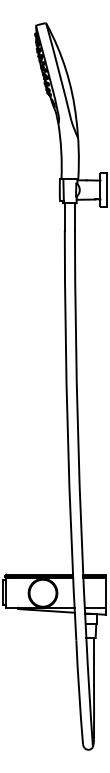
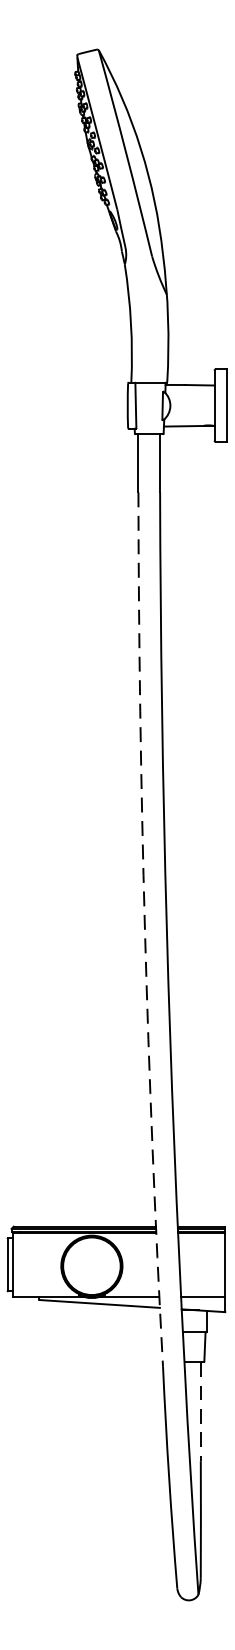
arc: (67, 435) -> (144, 929), solid -> dashed
line: (94, 661) -> (201, 1411), solid -> dashed

